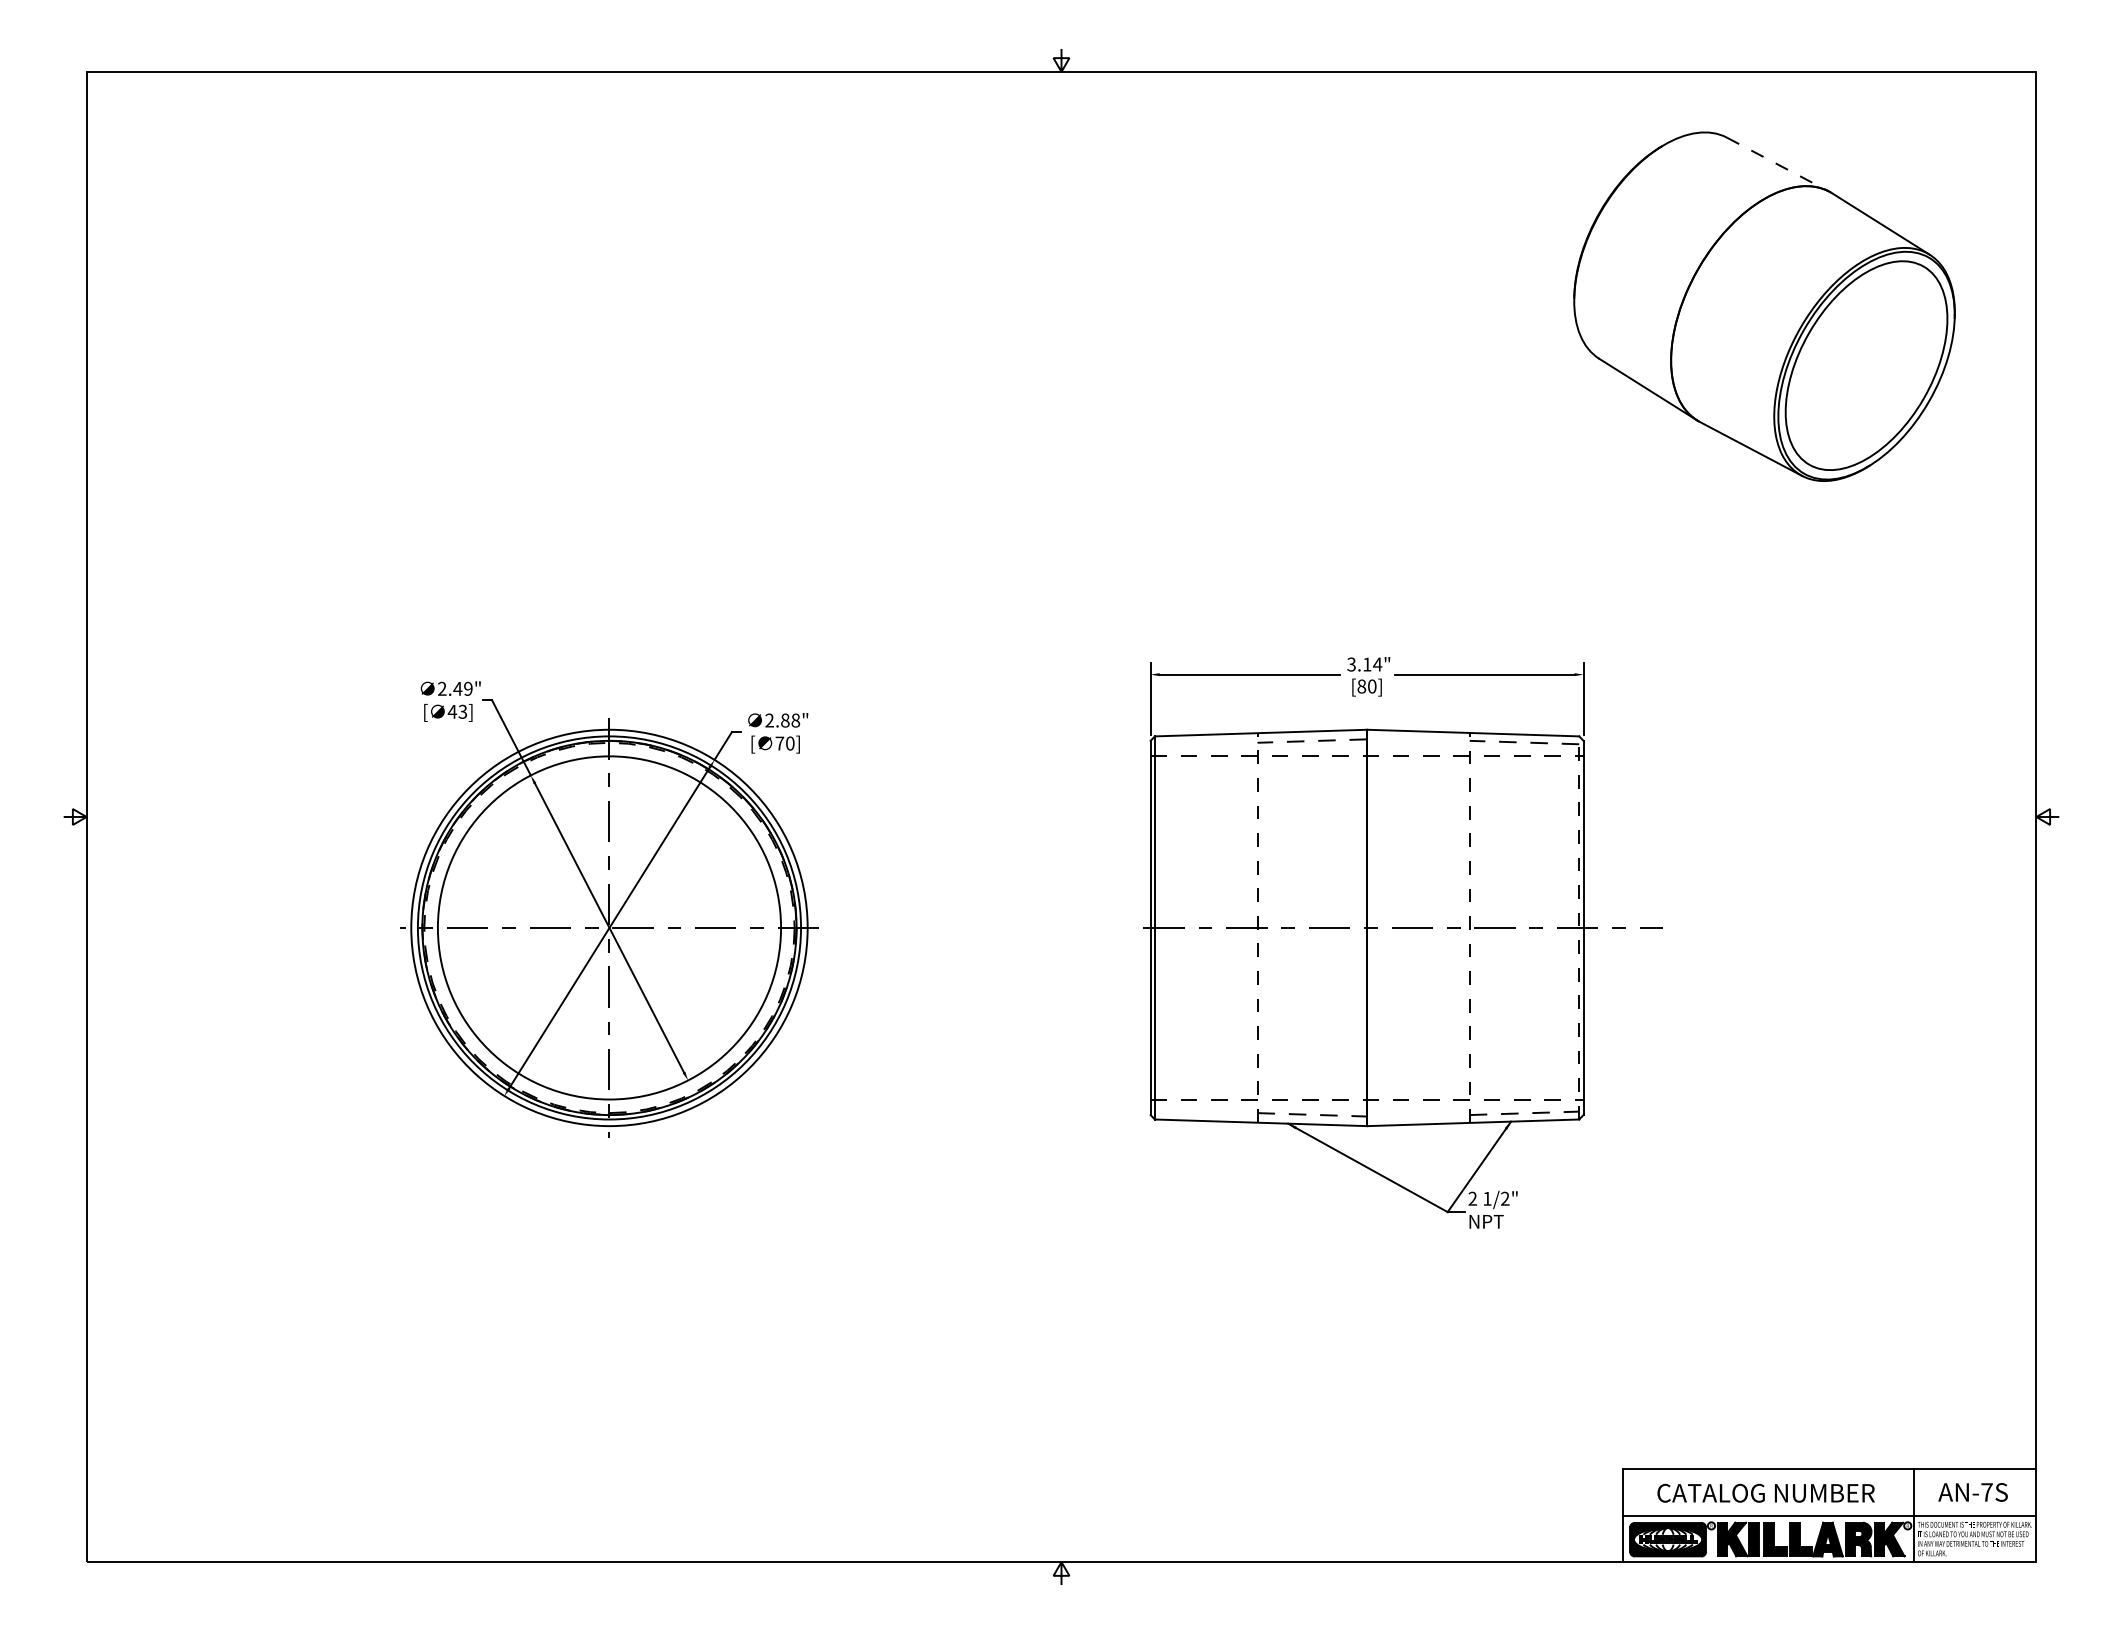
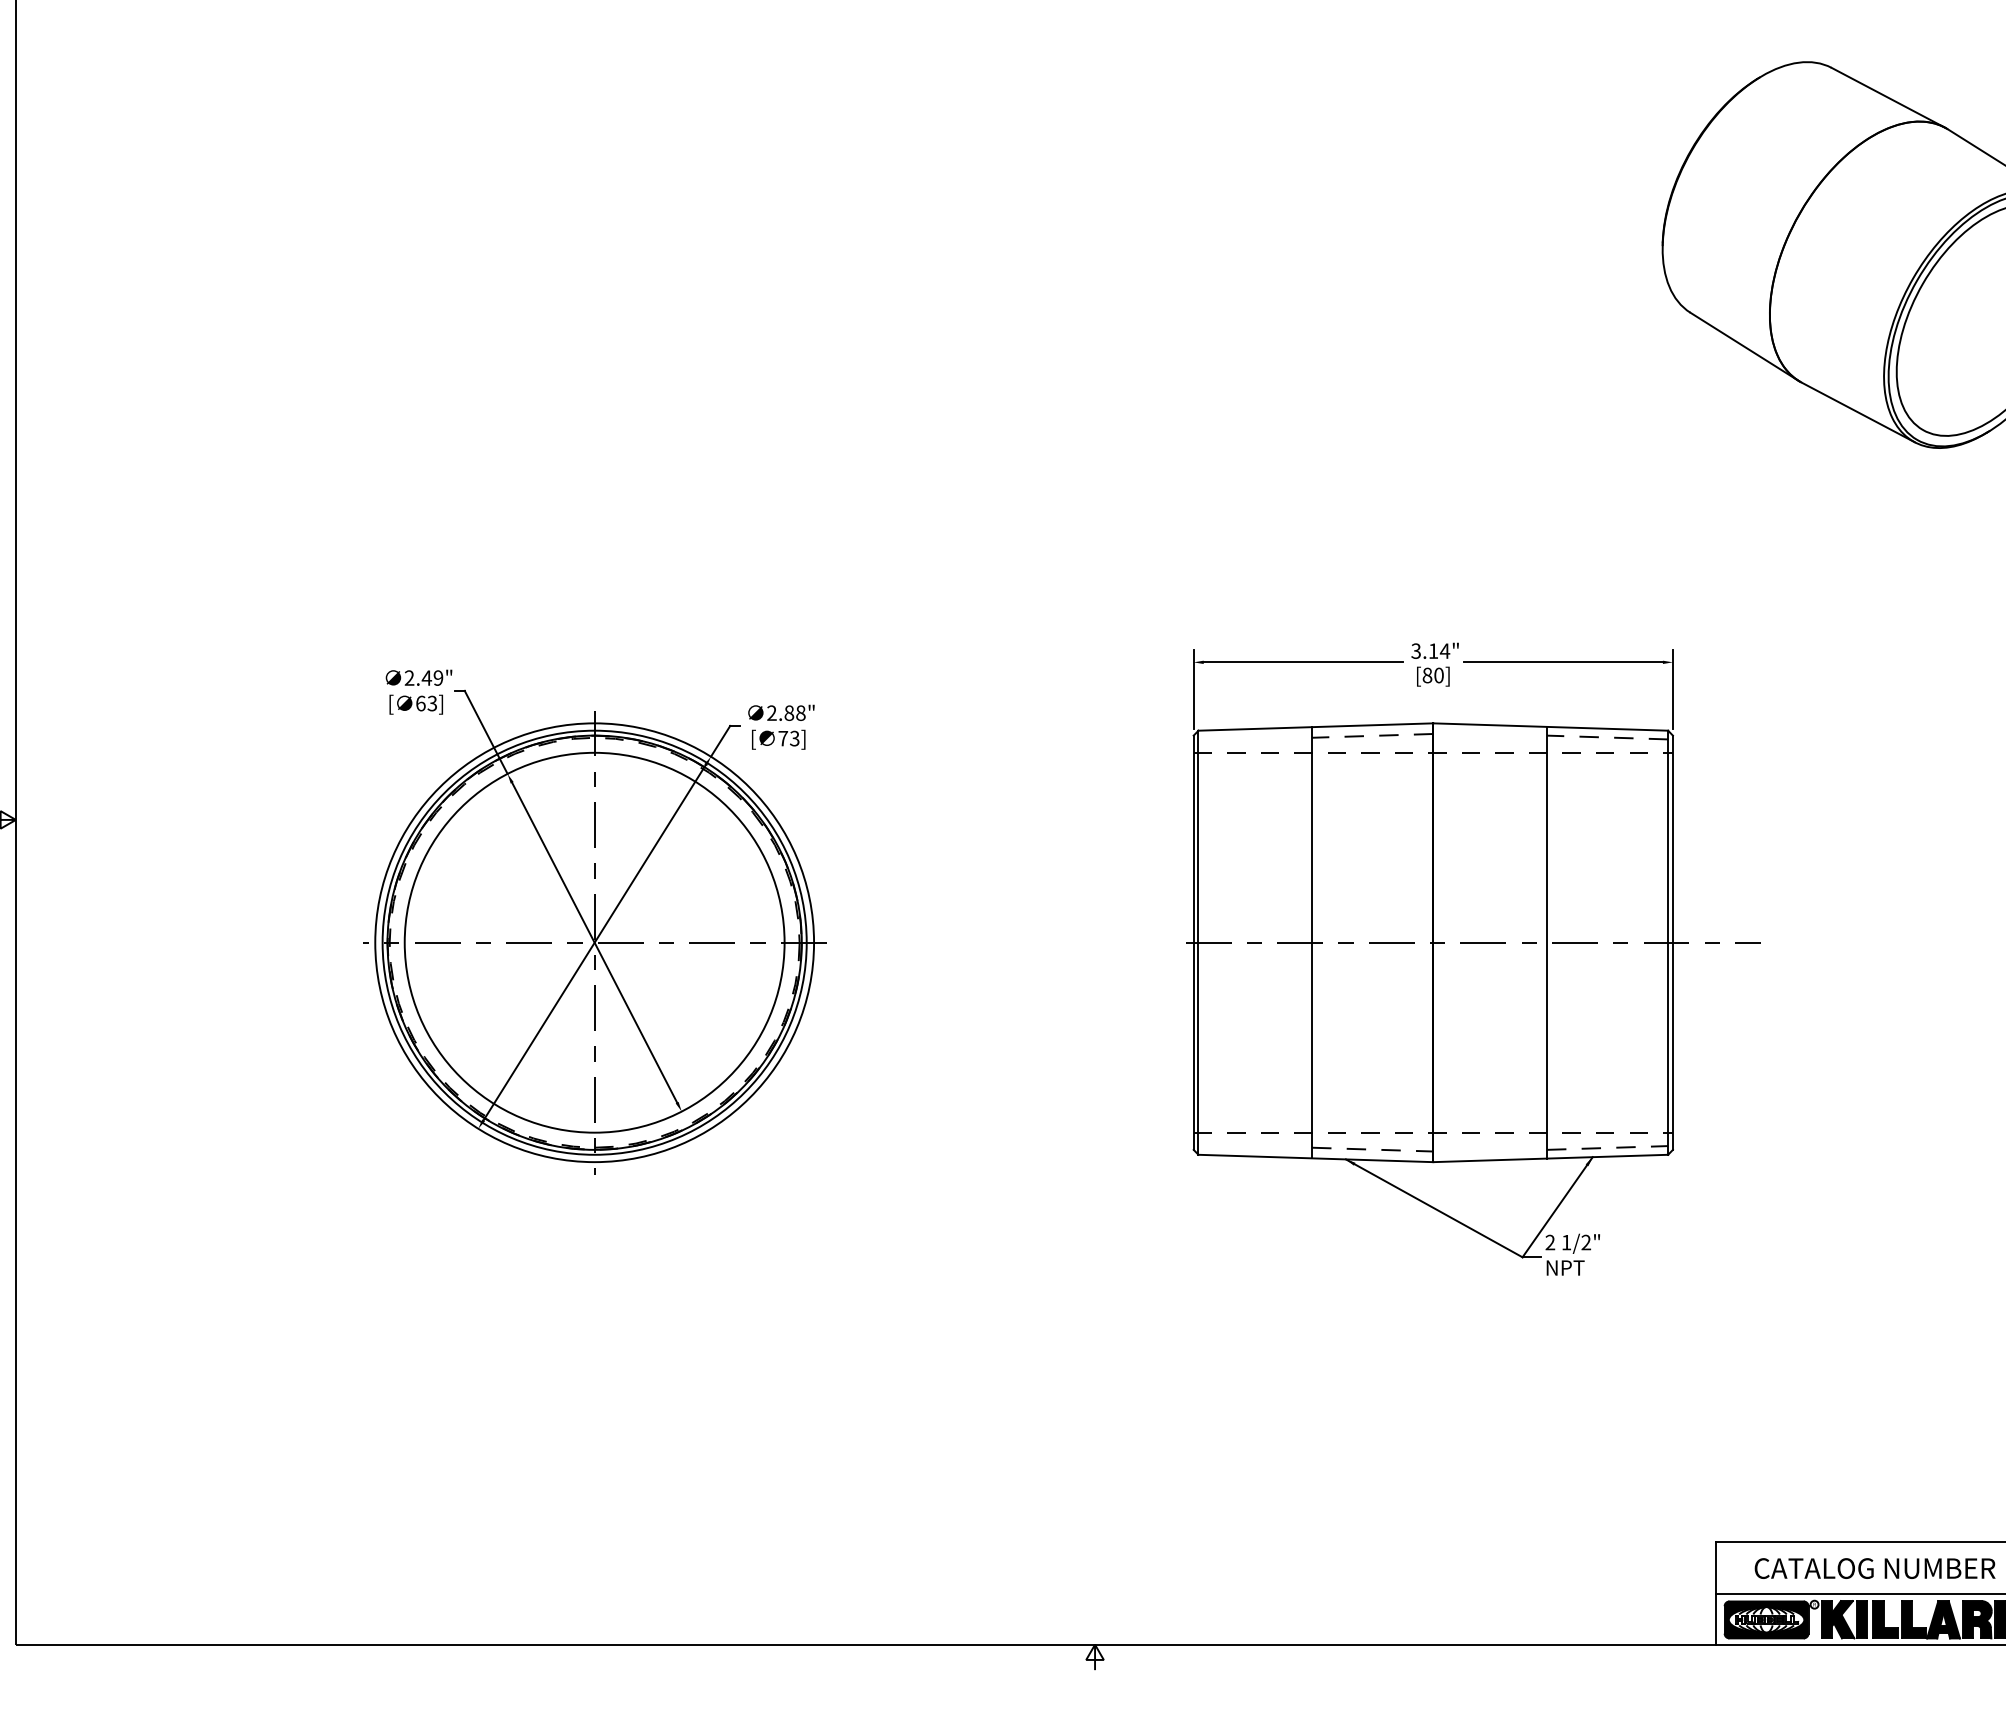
line: (1778, 164) -> (1888, 97), dashed -> solid
text: (452, 711) -> (420, 703), 43] -> 63]
text: (789, 743) -> (793, 738), 70] -> 73]
line: (1257, 927) -> (1312, 942), dashed -> solid
line: (1469, 927) -> (1546, 942), dashed -> solid
line: (1579, 927) -> (1668, 942), dashed -> solid

